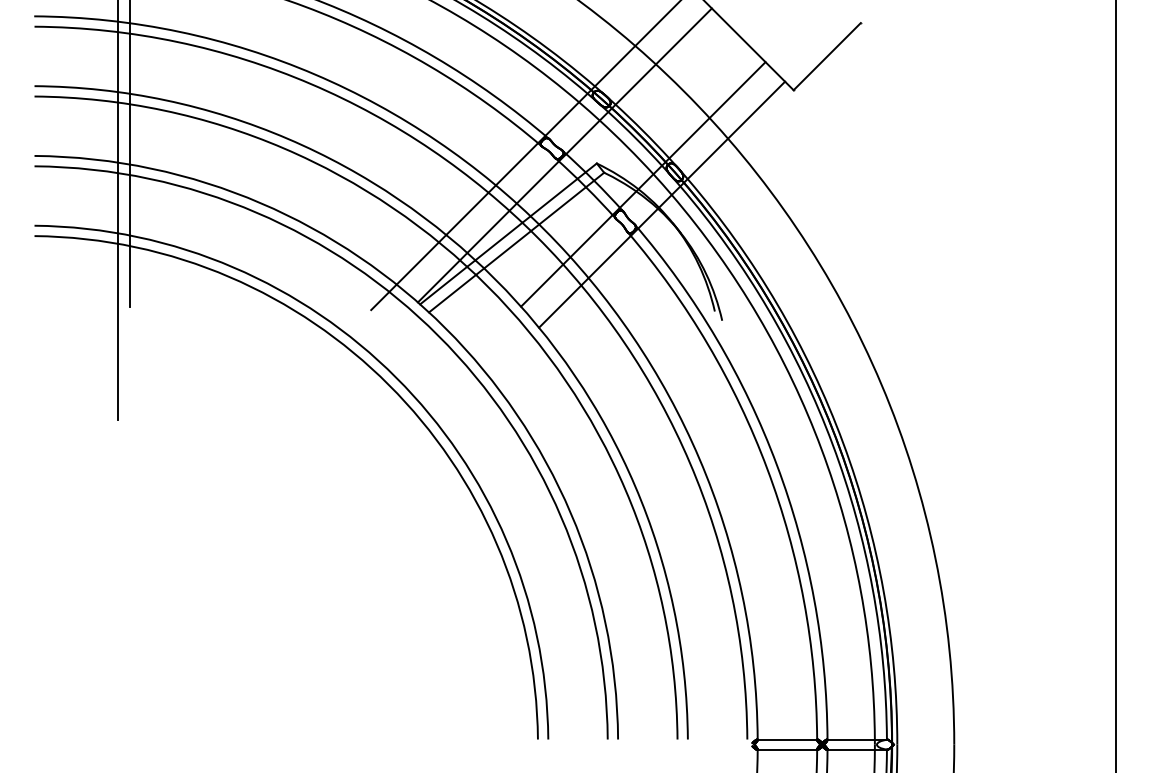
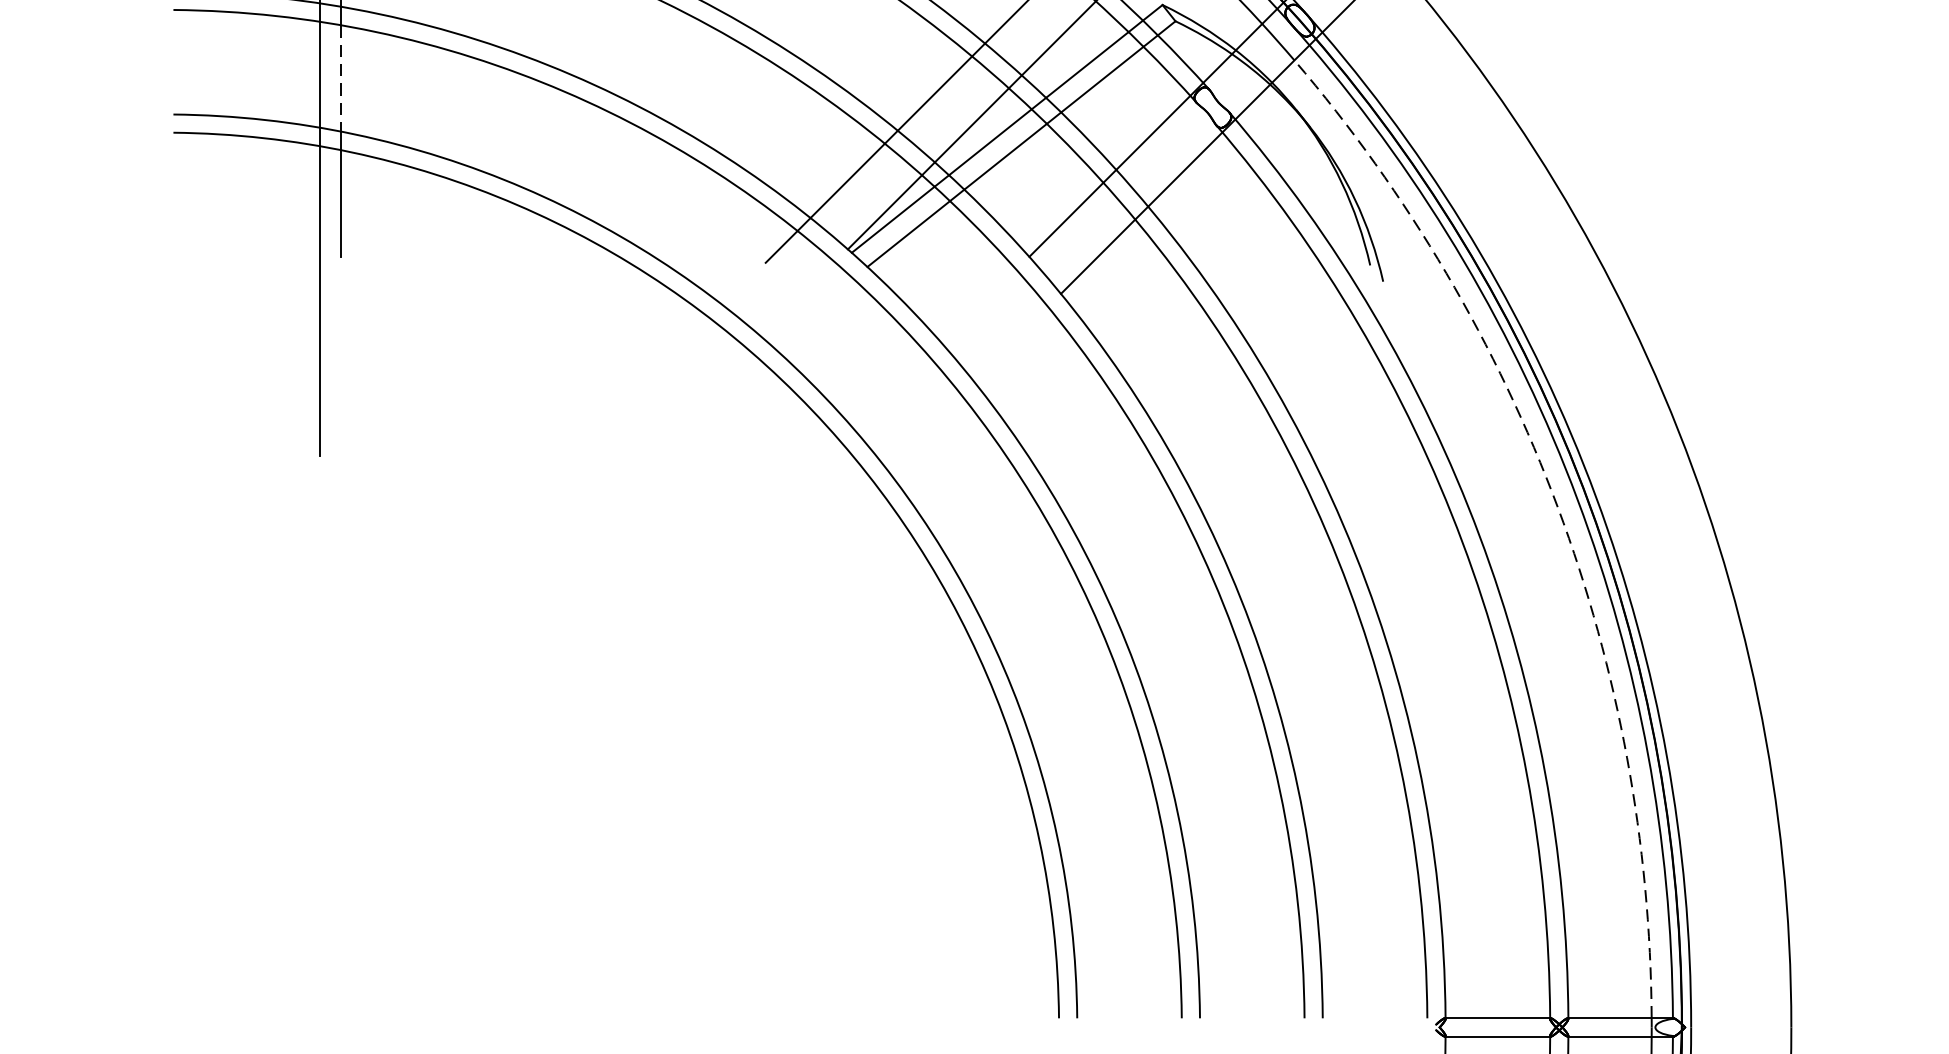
line: (129, 205) -> (340, 78), solid -> dashed
arc: (821, 449) -> (1557, 508), solid -> dashed

